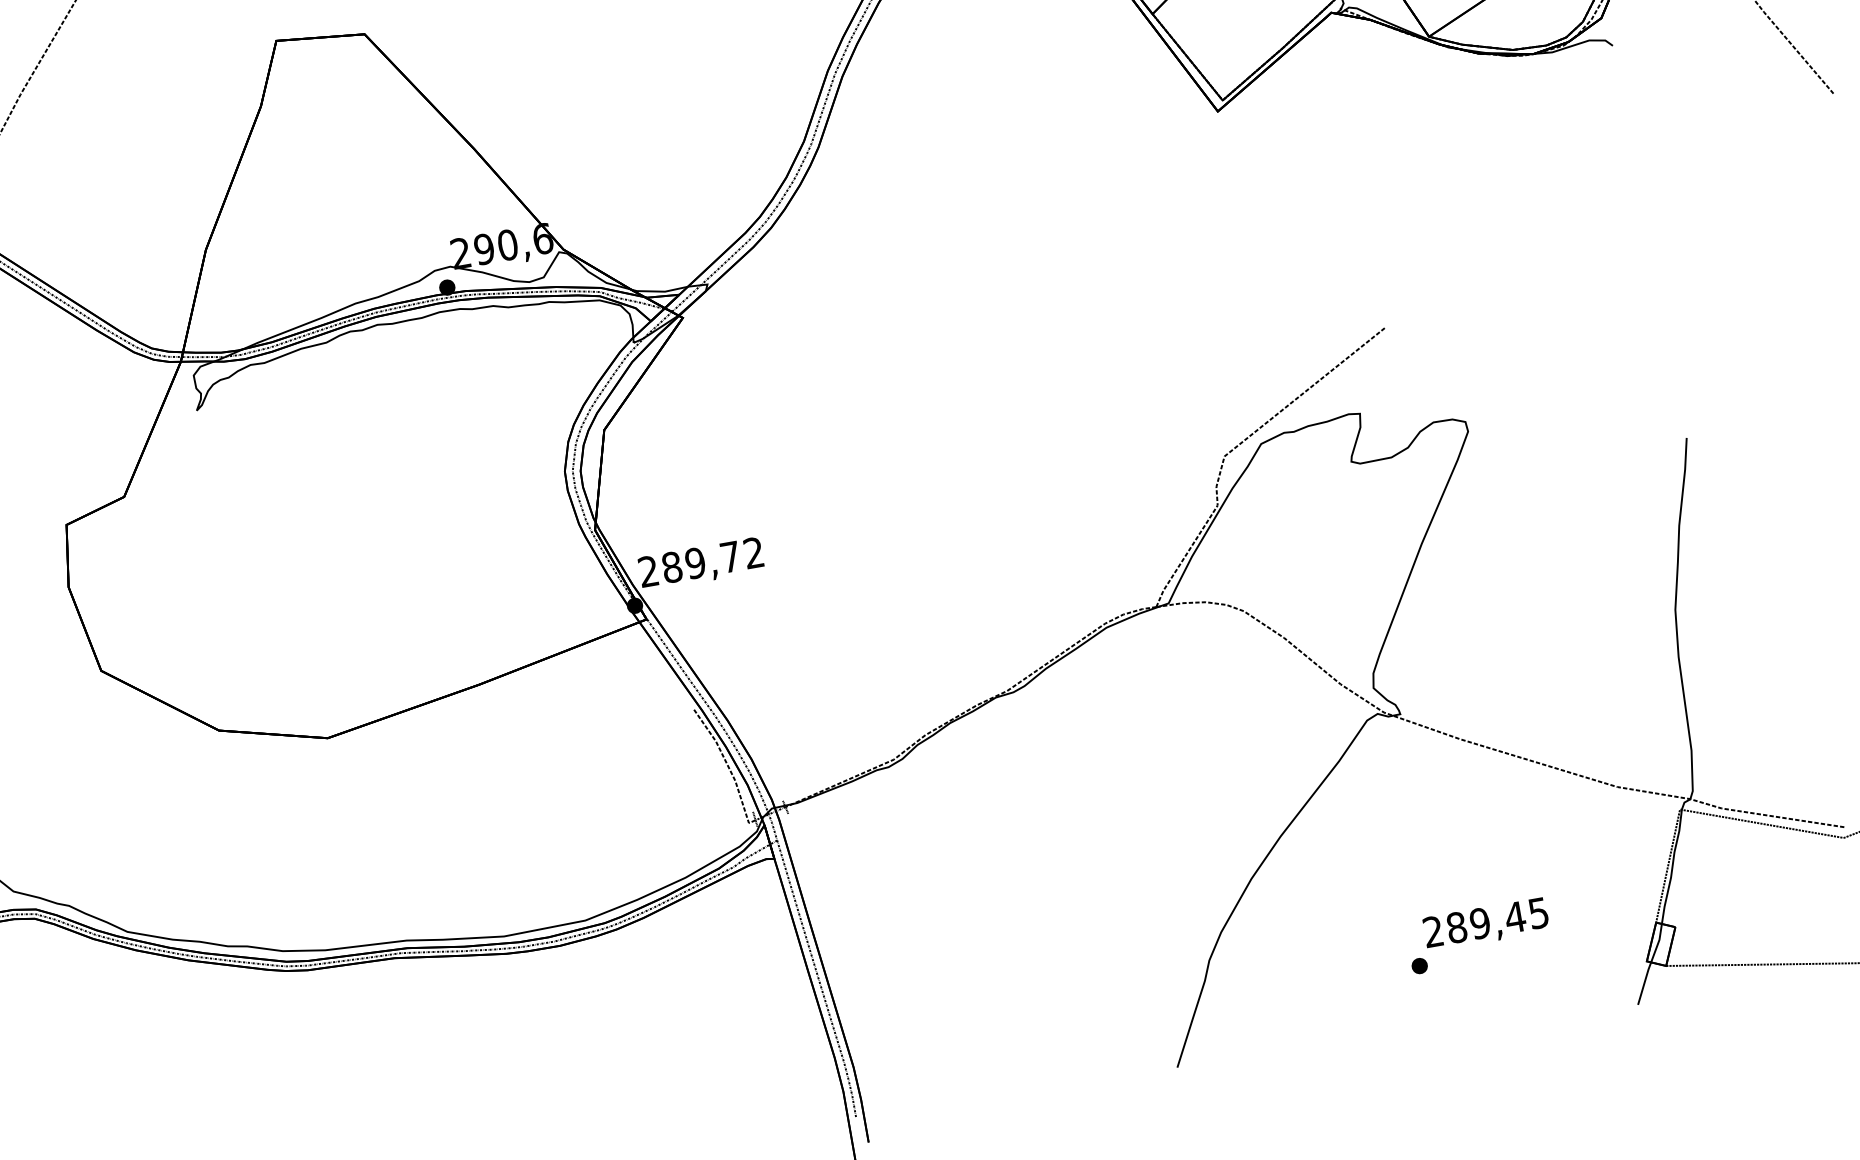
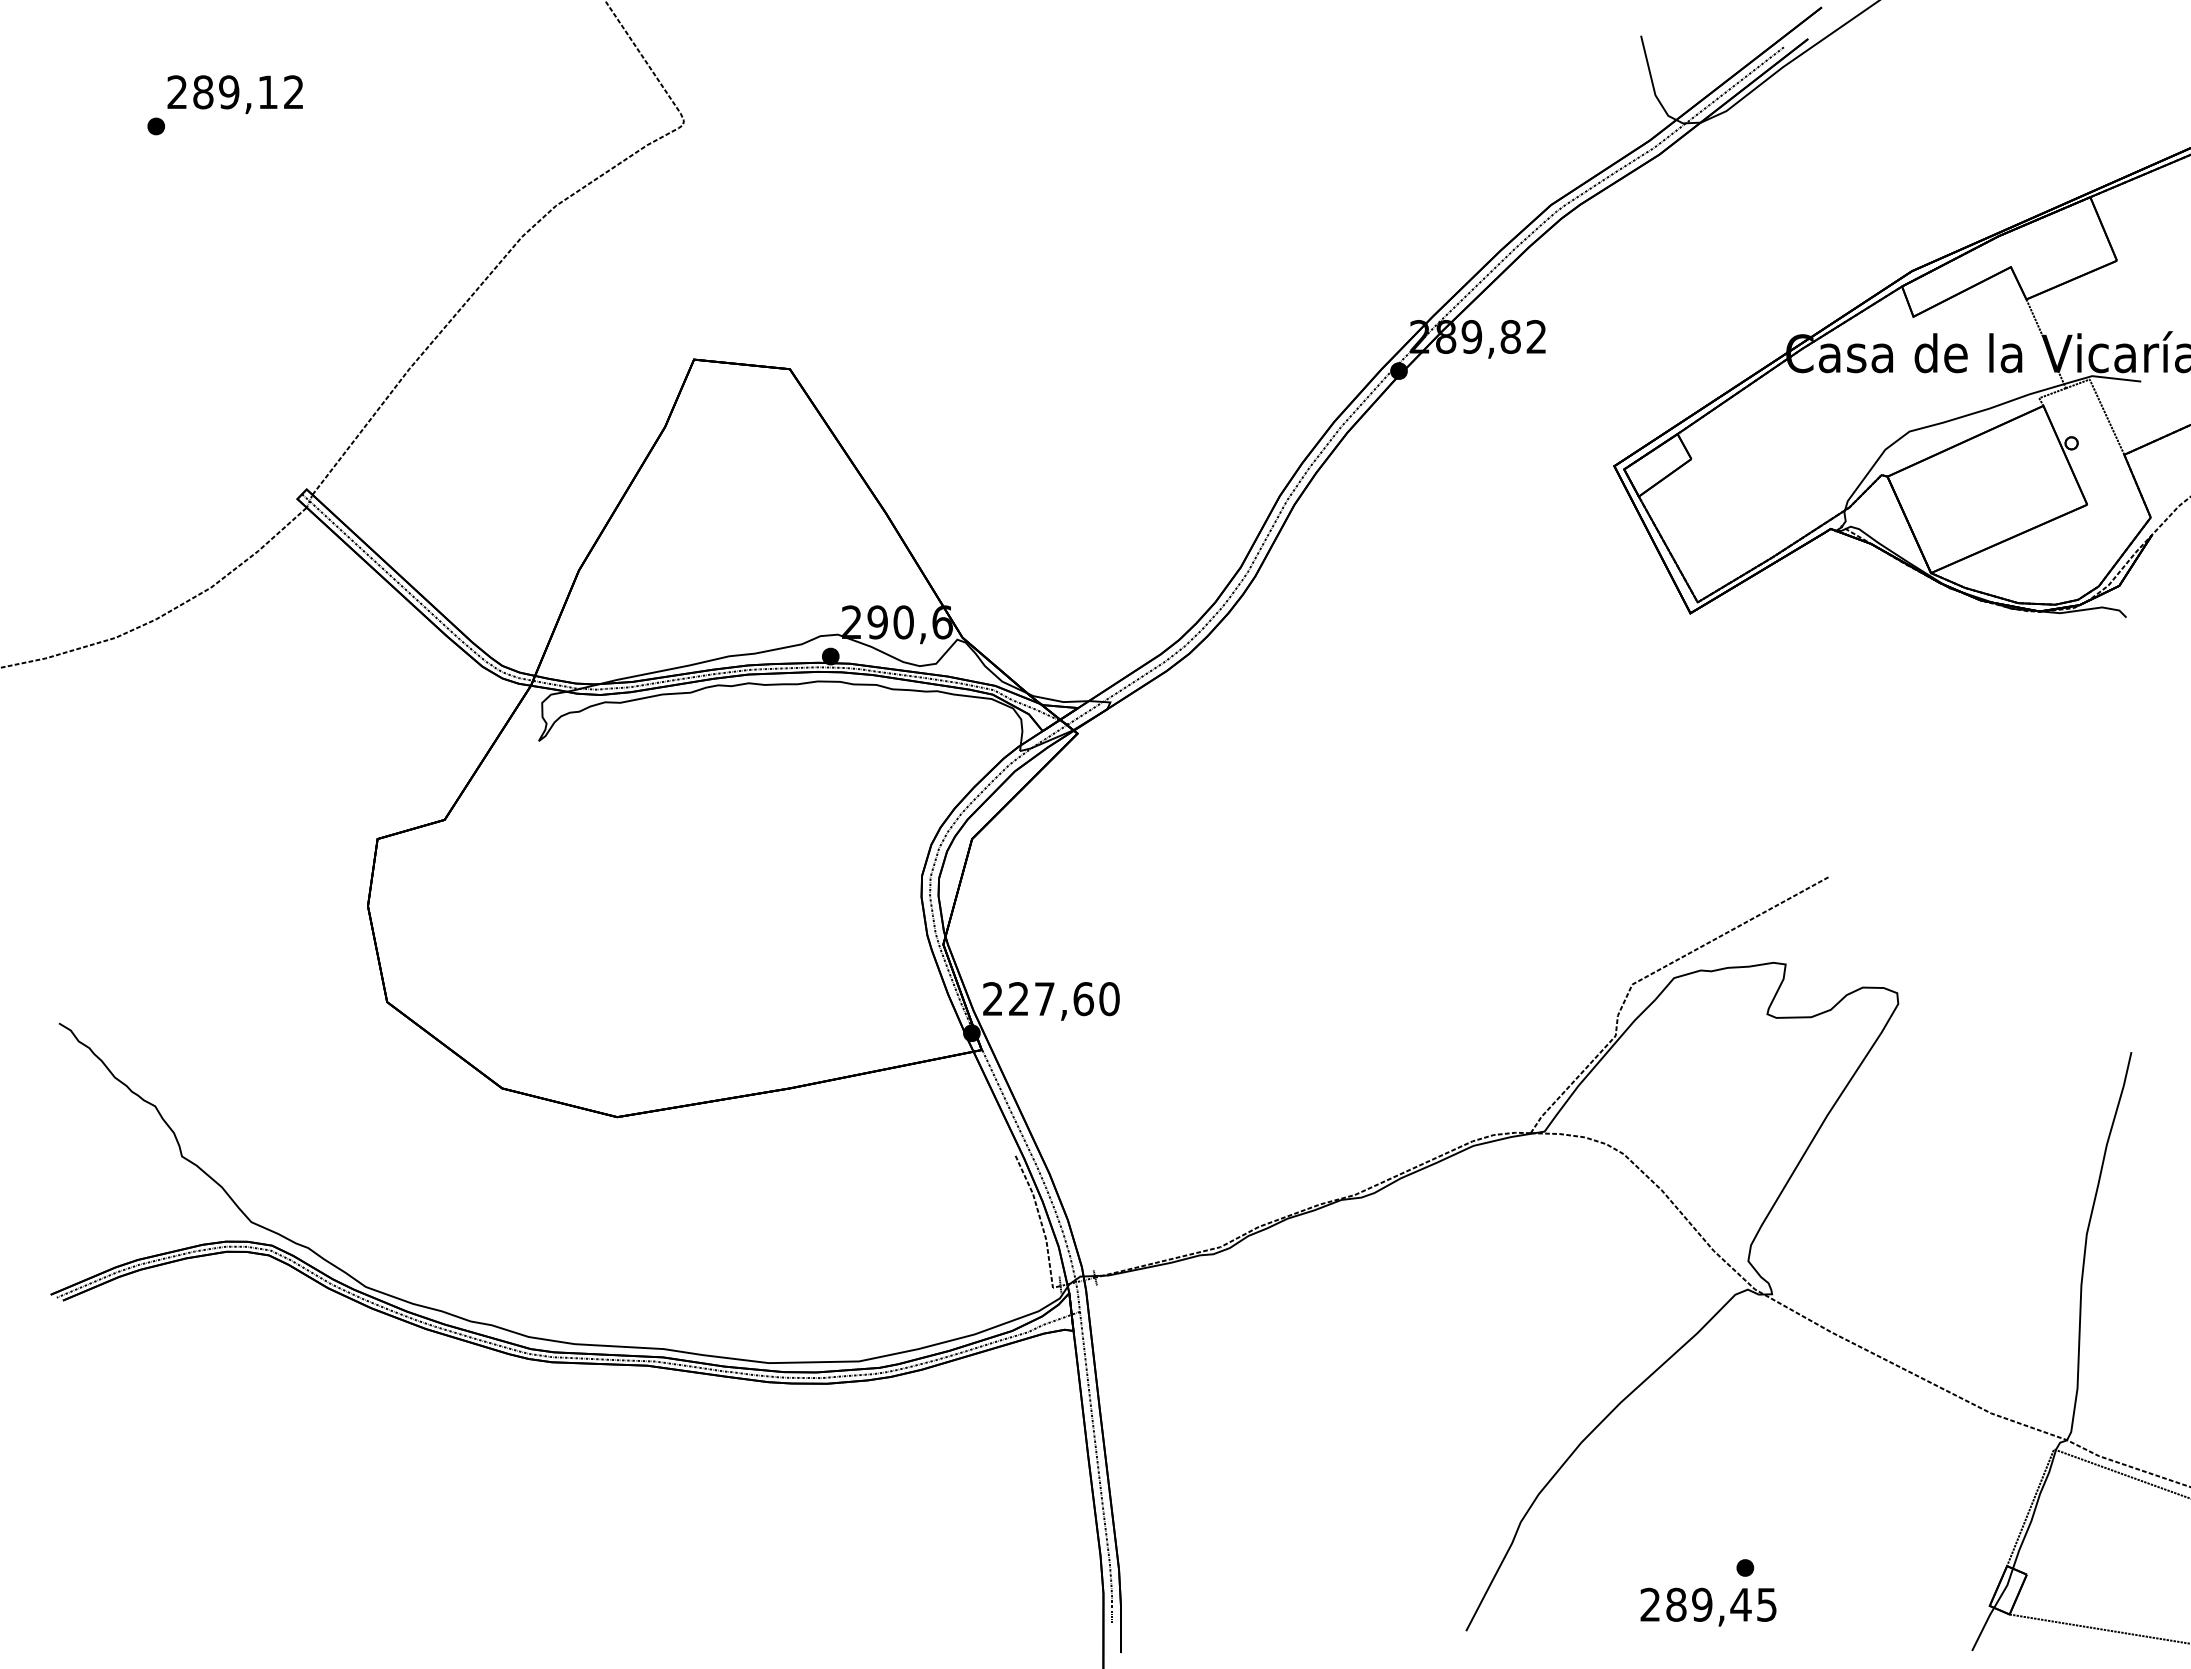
text: (712, 560) -> (1063, 999), 289,72 -> 227,60
text: (1486, 924) -> (1708, 1606), moved

